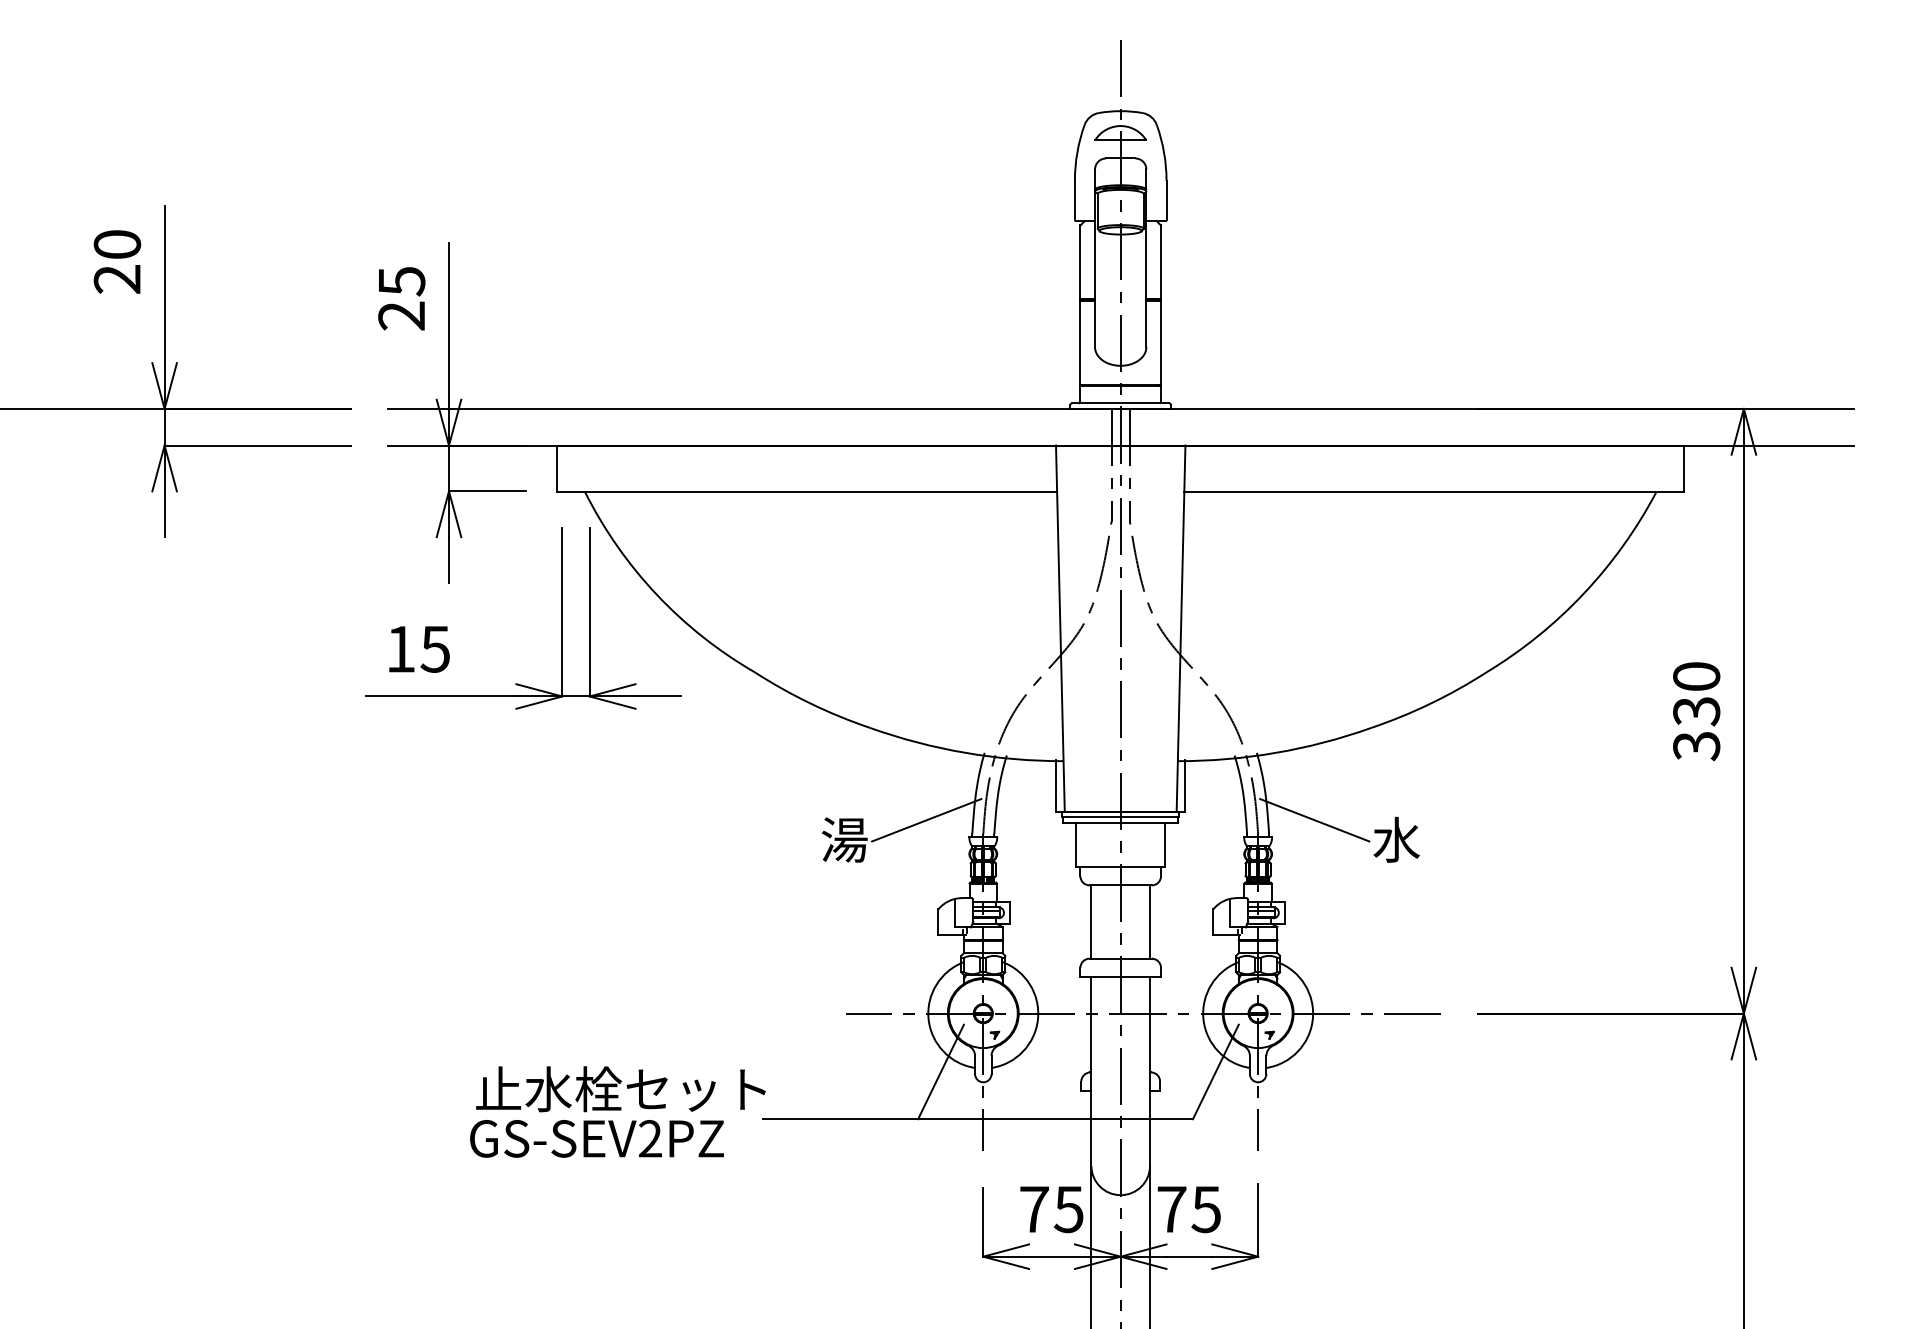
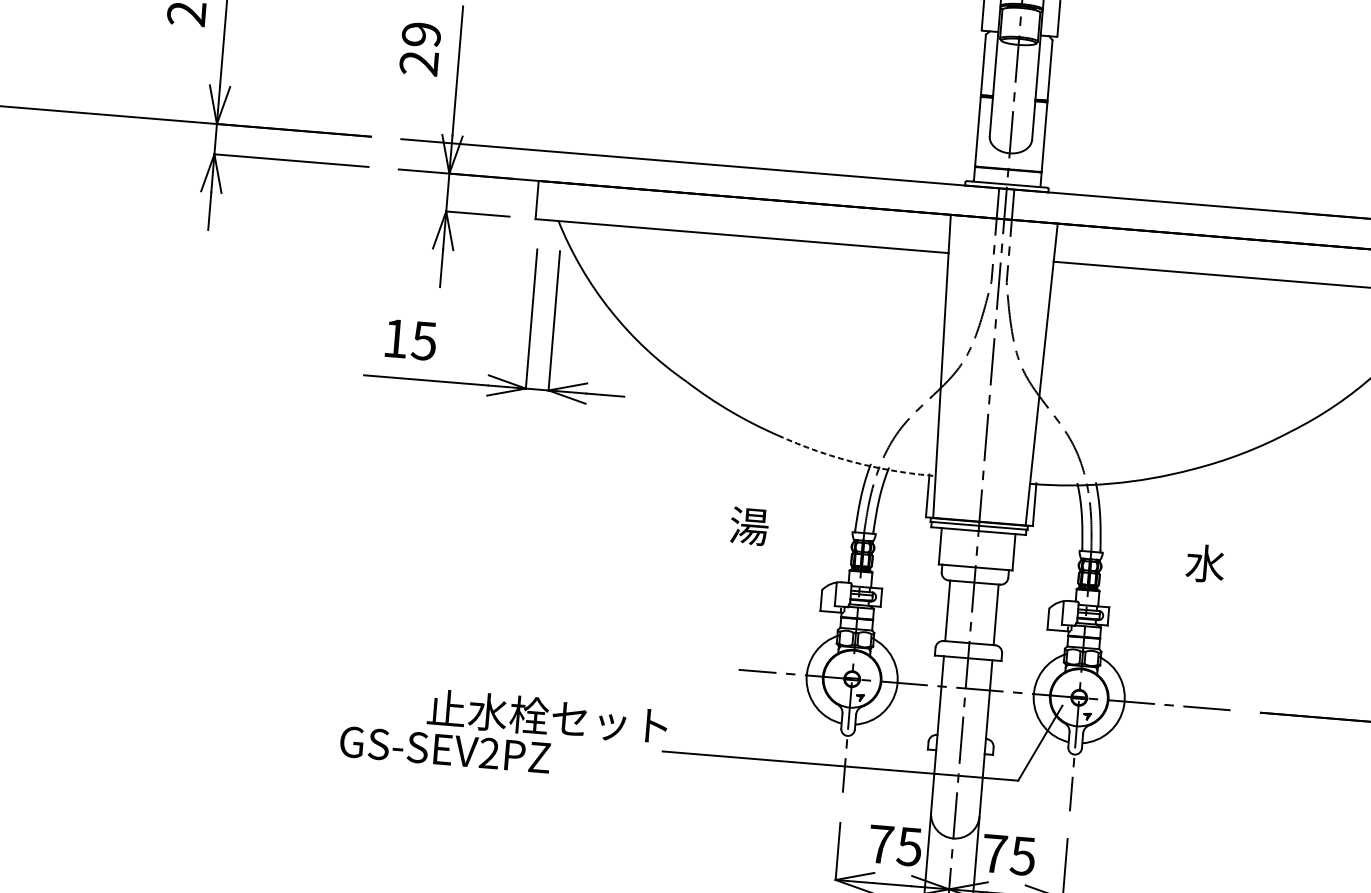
text: (401, 281) -> (421, 34), 25 -> 29
arc: (965, 752) -> (855, 462), solid -> dashed
line: (926, 820) -> (818, 515), removed
line: (1314, 820) -> (1138, 542), removed
line: (940, 1071) -> (812, 724), removed
text: (596, 1138) -> (444, 749), moved

